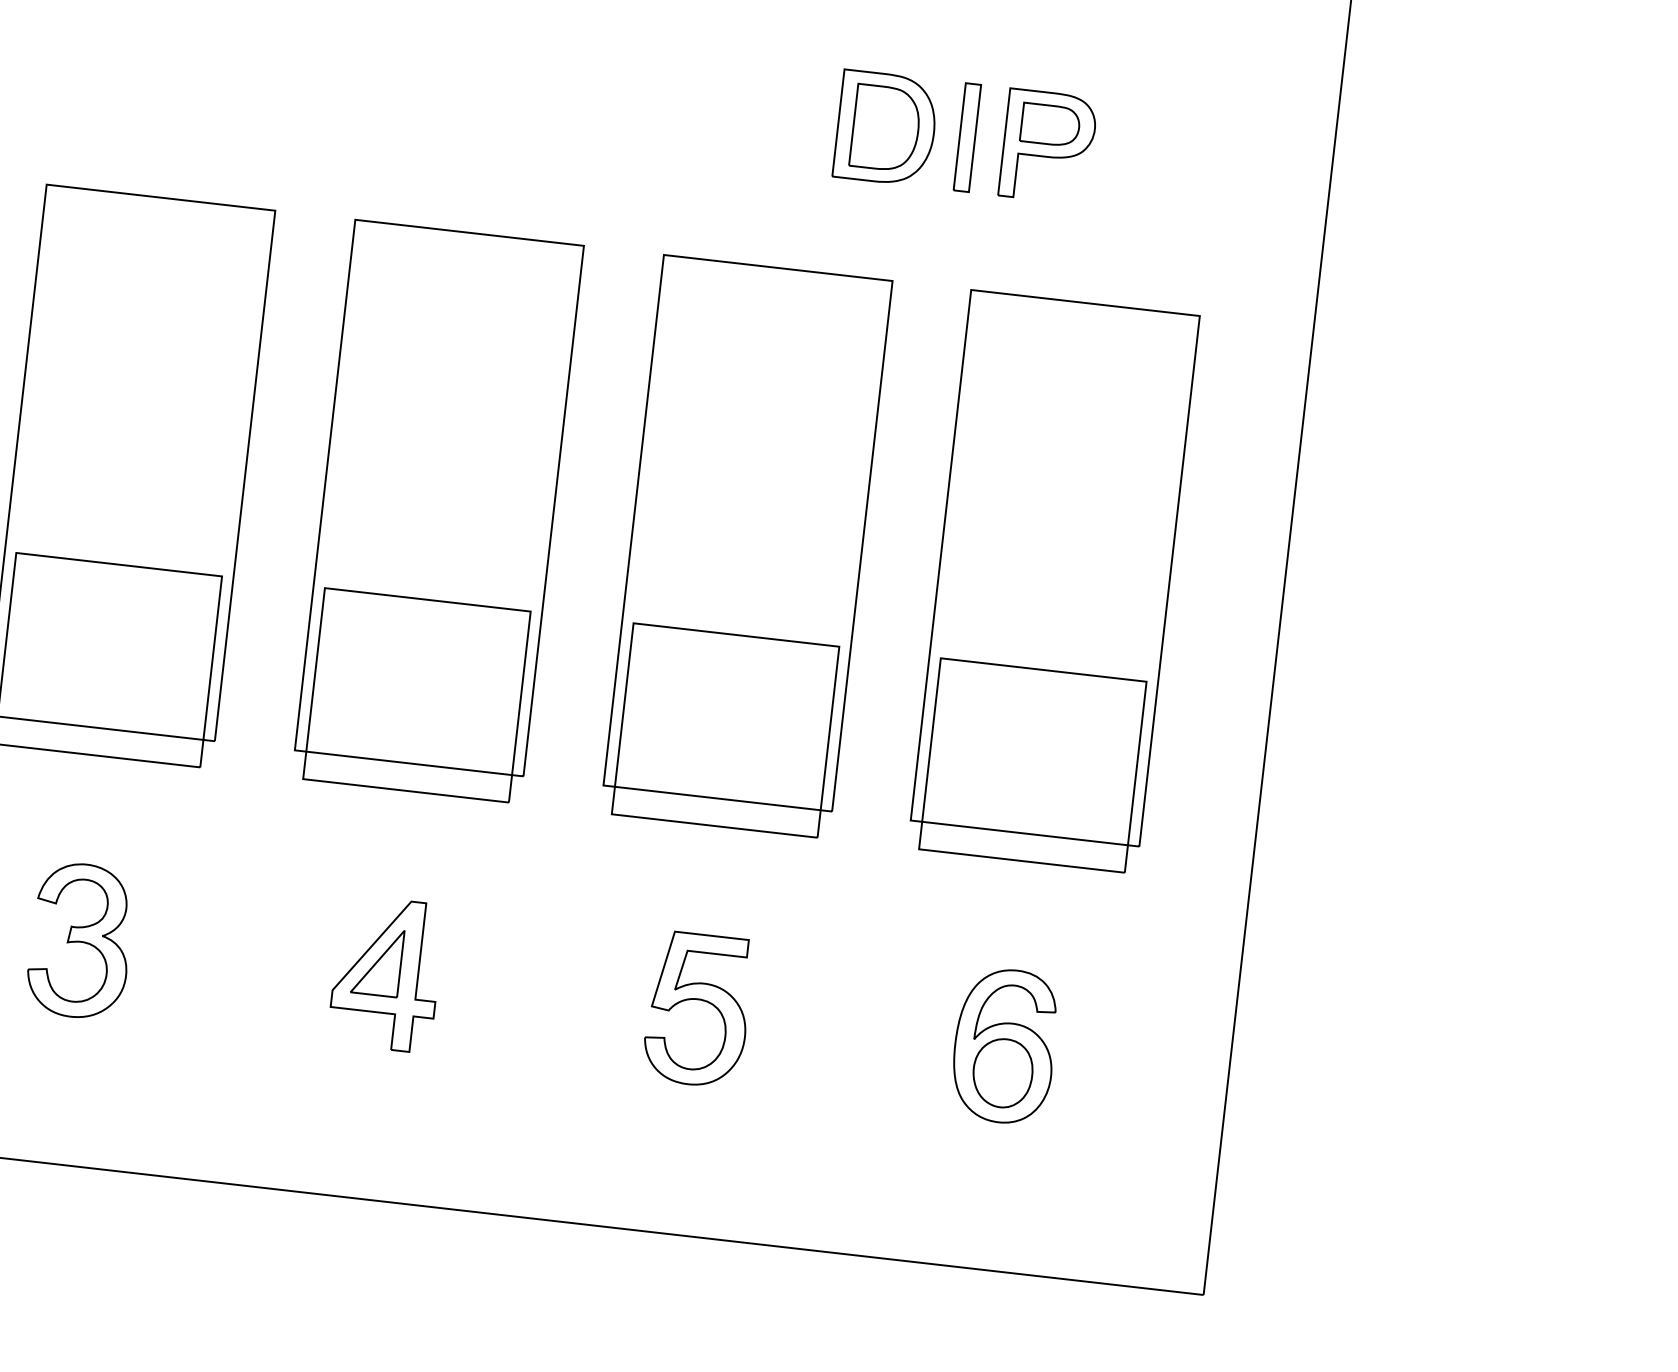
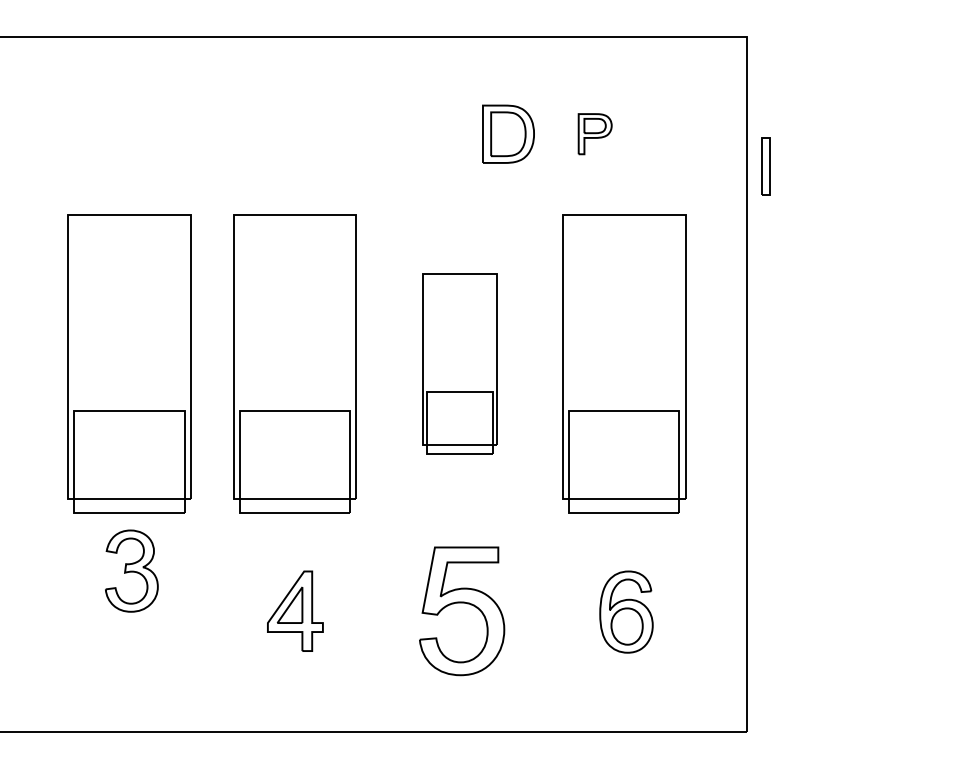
part: (966, 137) -> (765, 166), moved
part: (1046, 145) -> (594, 133), size x0.7
part: (745, 546) -> (459, 363), size x0.6
part: (80, 939) -> (131, 570), moved
part: (698, 1010) -> (462, 611), size x1.6

